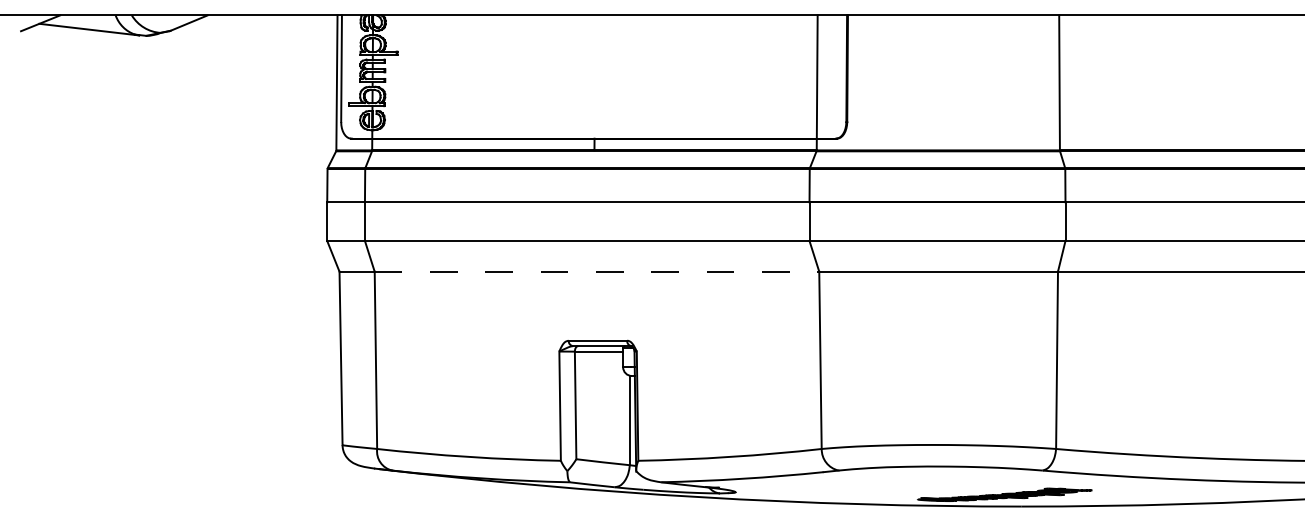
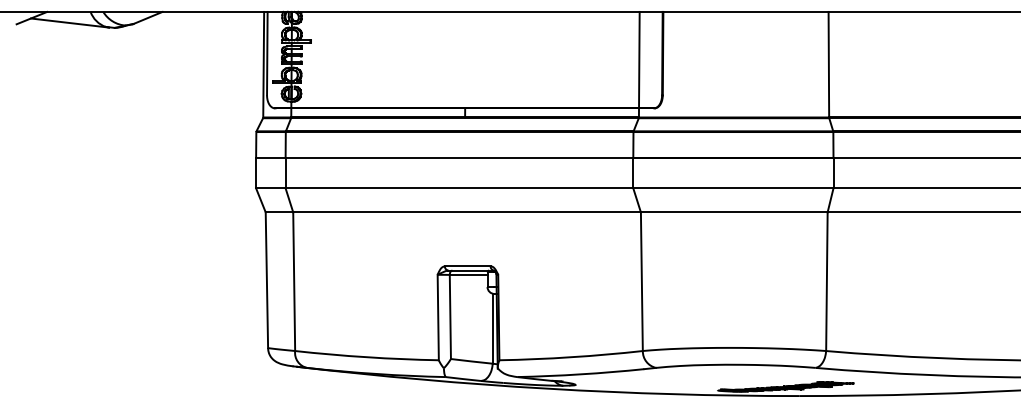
line: (597, 271) -> (467, 212), dashed -> solid

